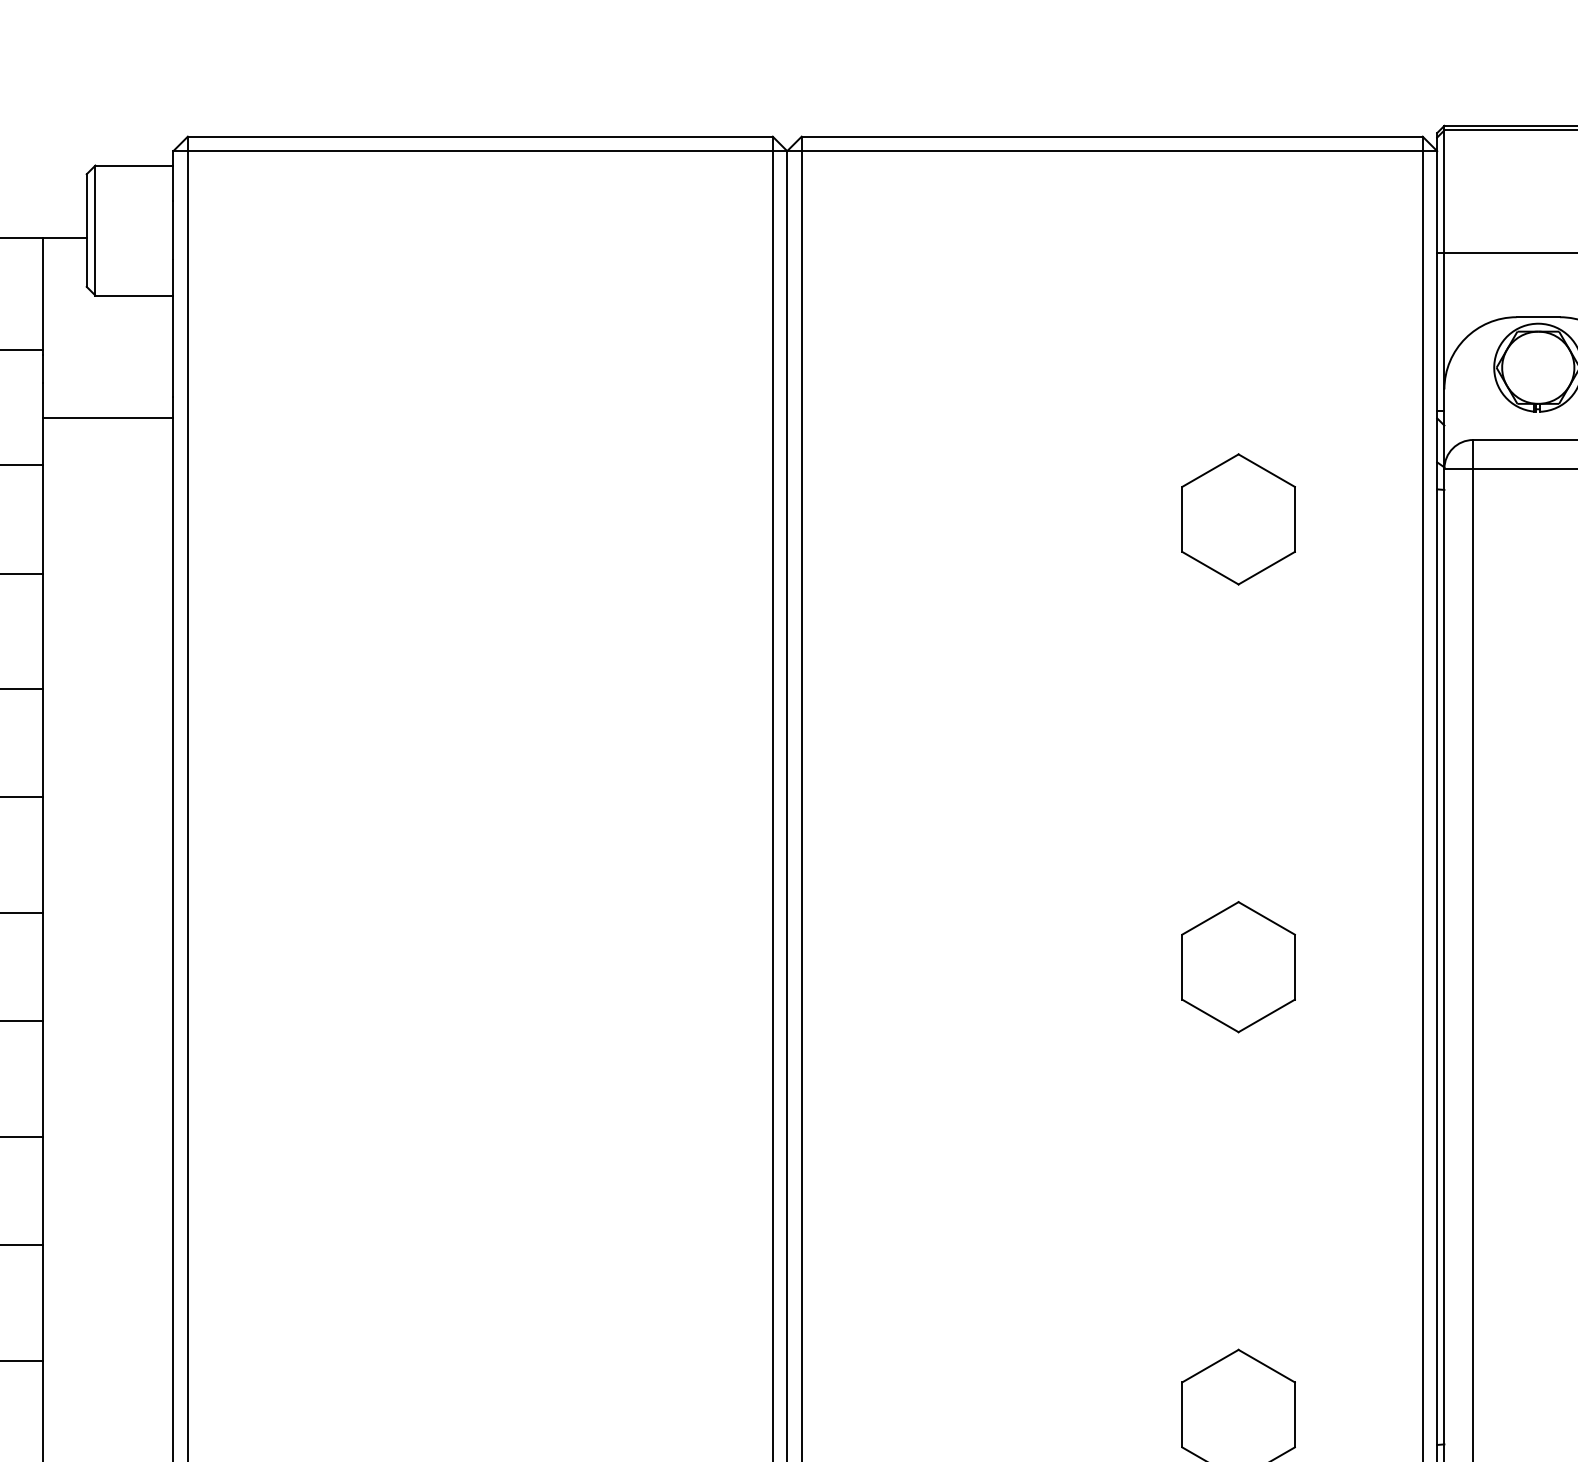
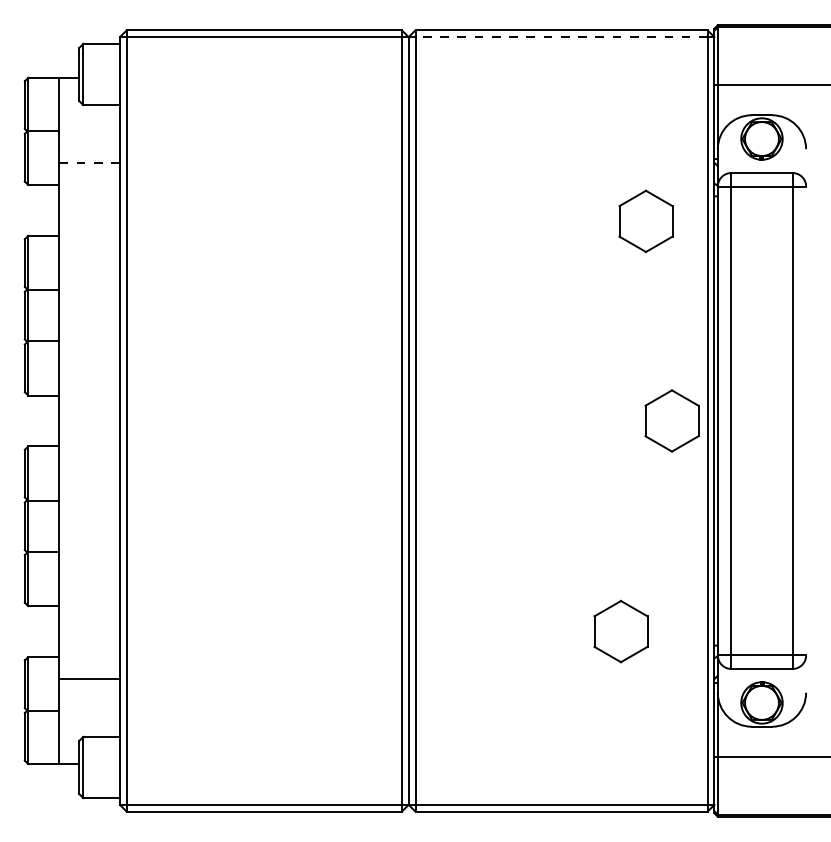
line: (1112, 151) -> (561, 37), solid -> dashed
line: (108, 417) -> (89, 162), solid -> dashed
part: (1237, 517) -> (645, 220), moved
part: (1237, 966) -> (671, 420), moved

